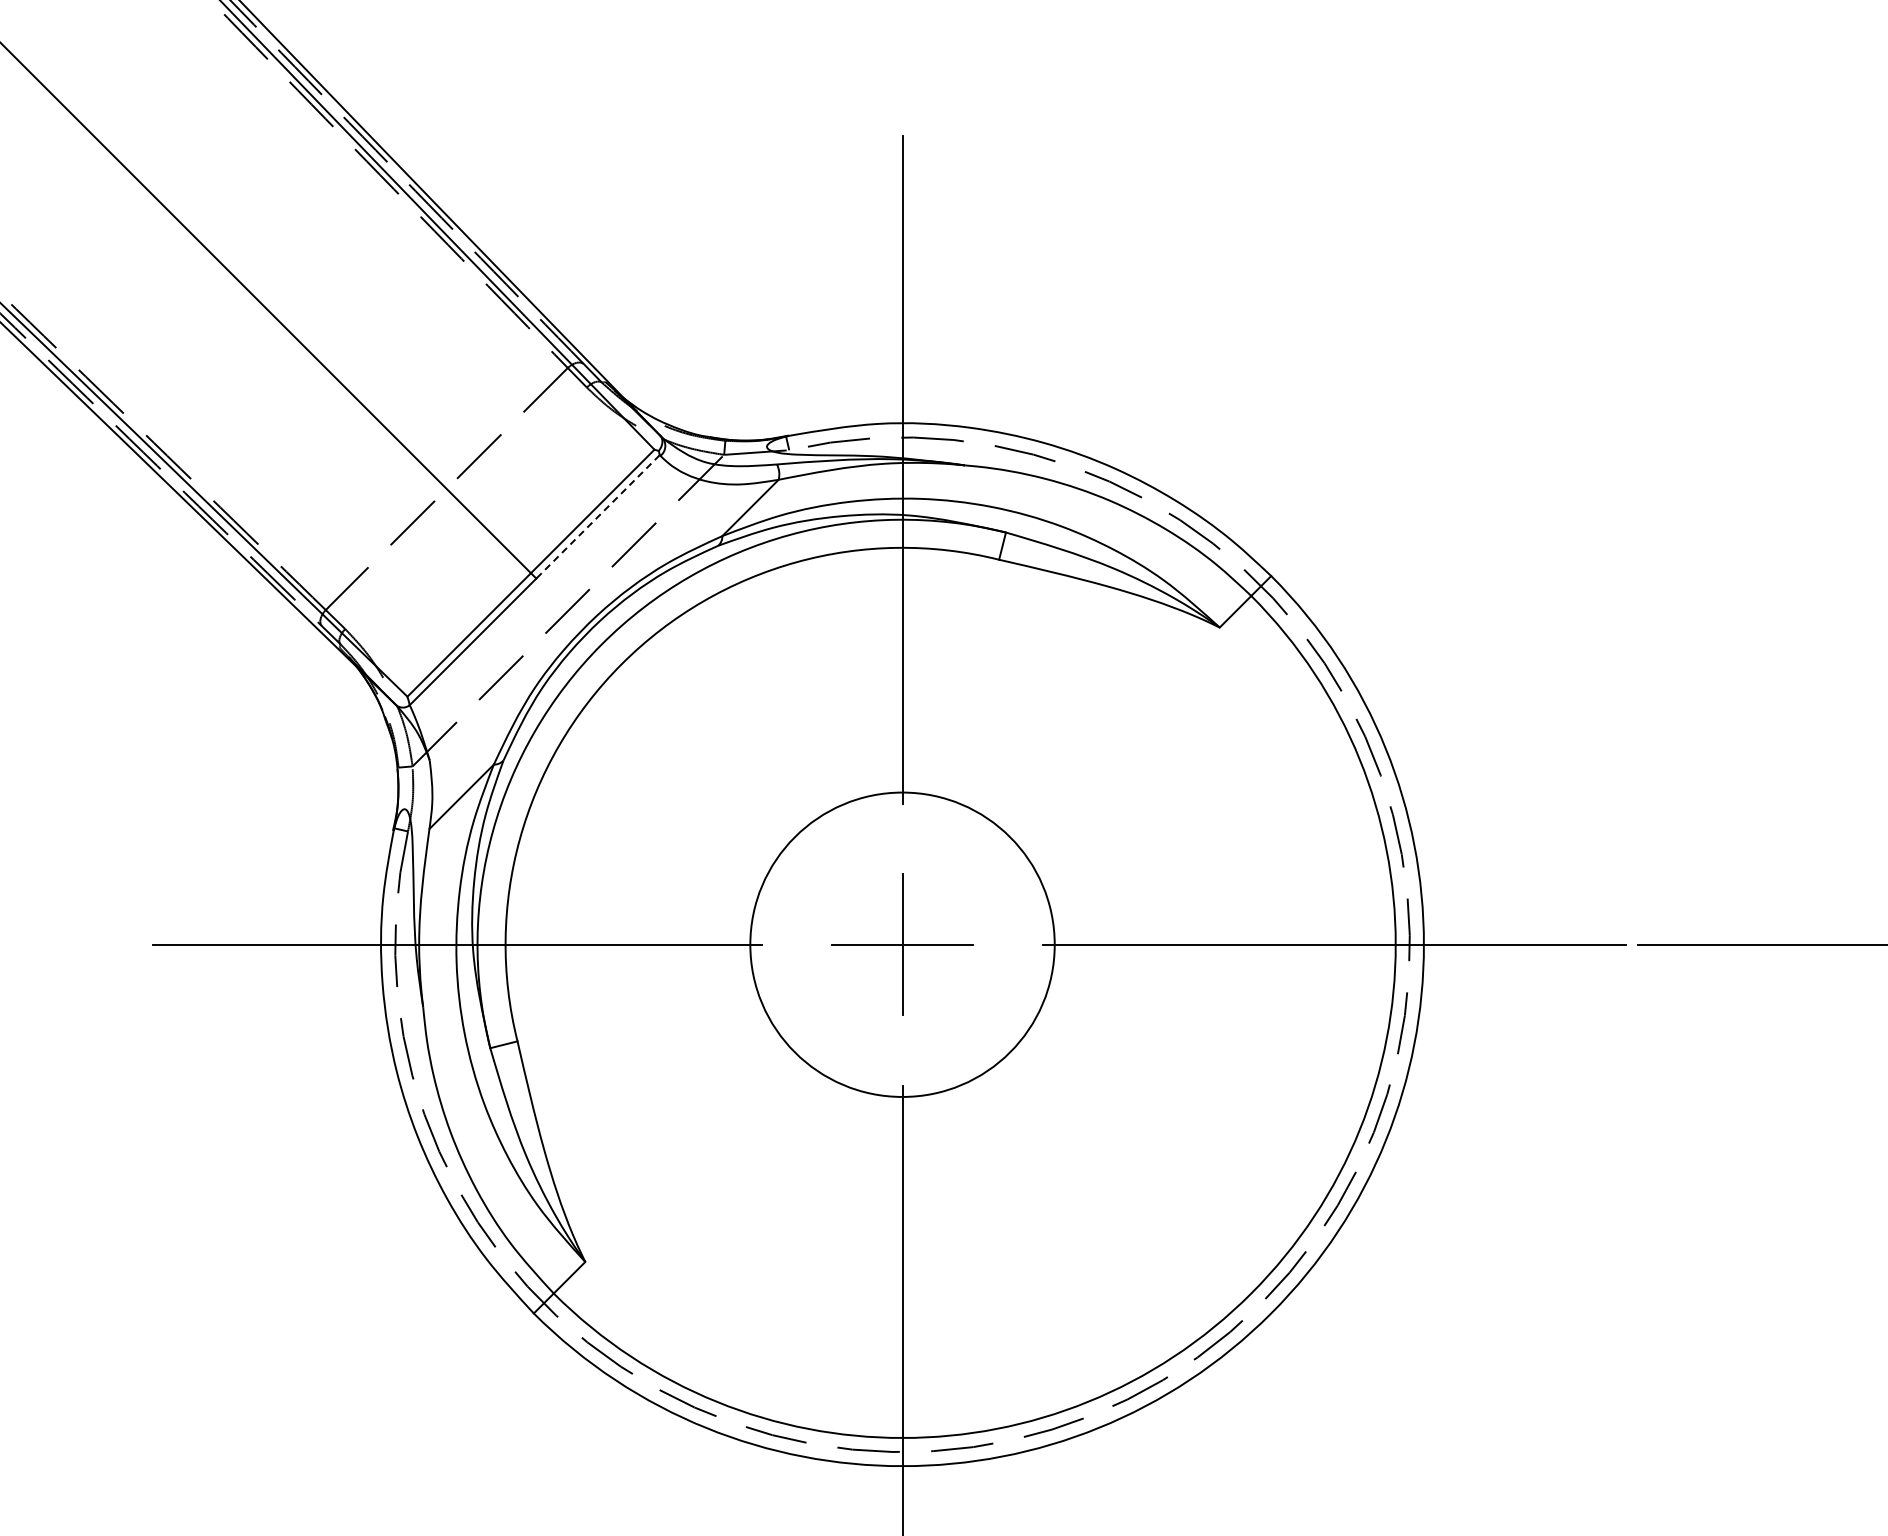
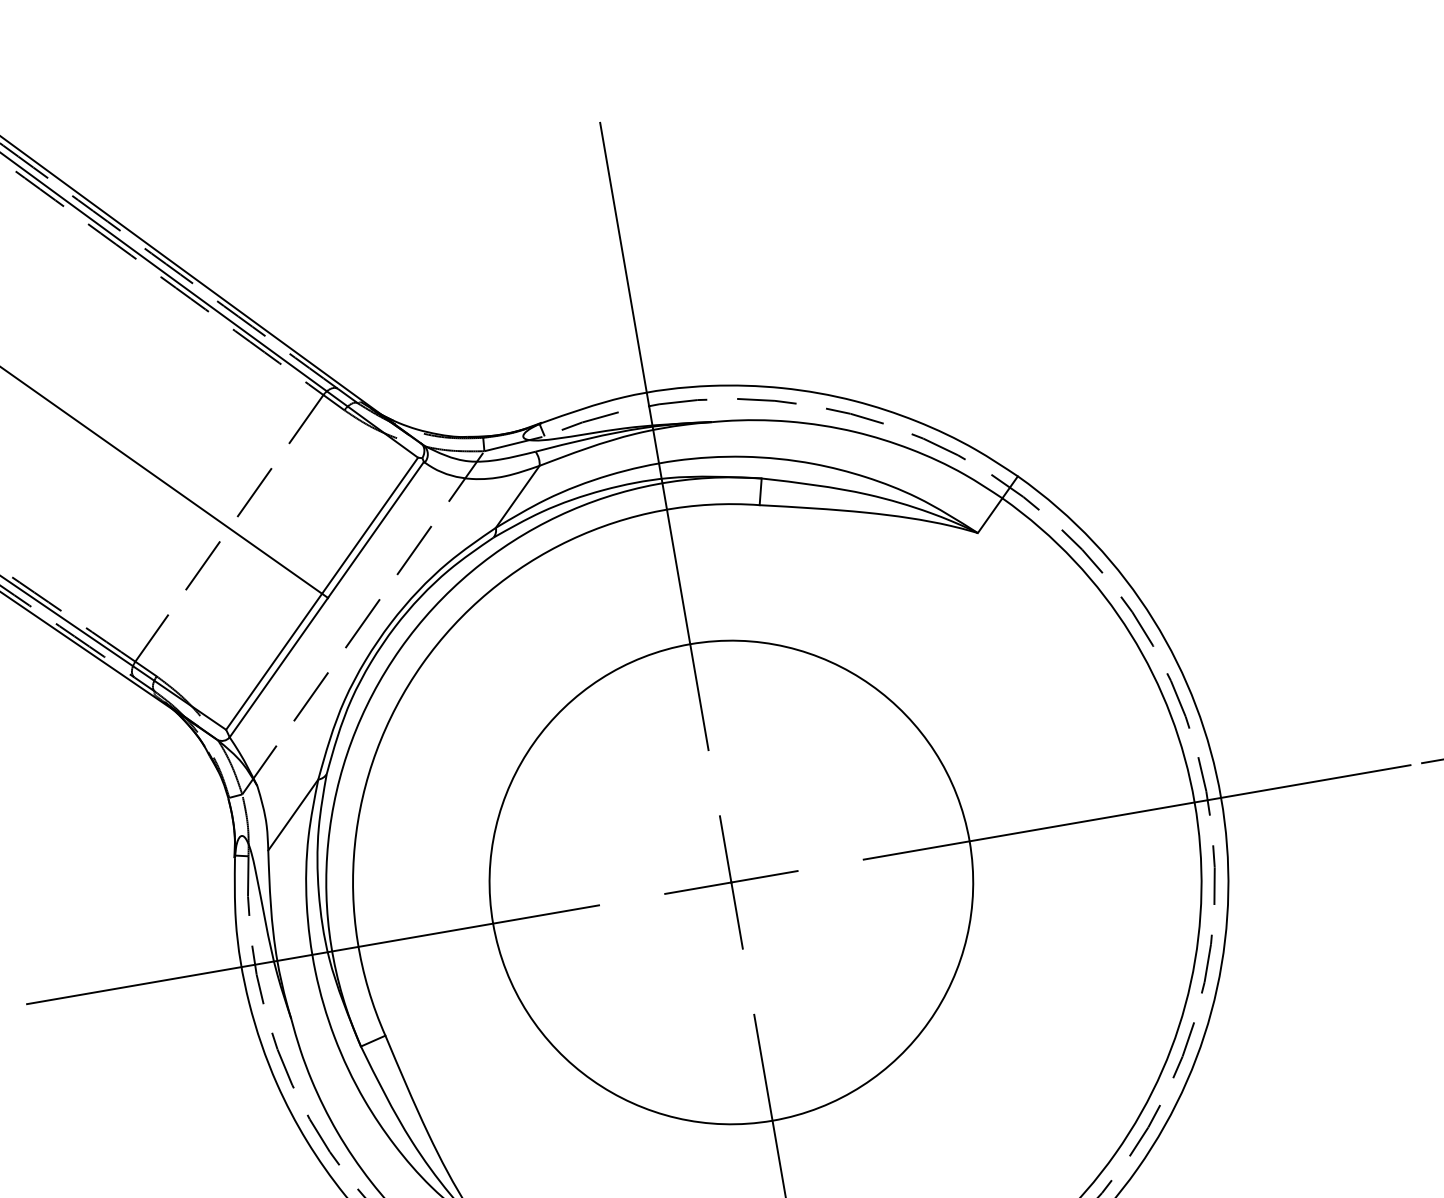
line: (597, 517) -> (375, 530), dashed -> solid
circle: (902, 944) -> (731, 882), size x1.67

